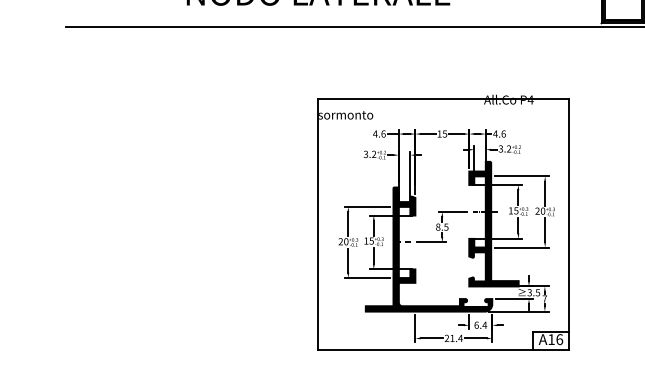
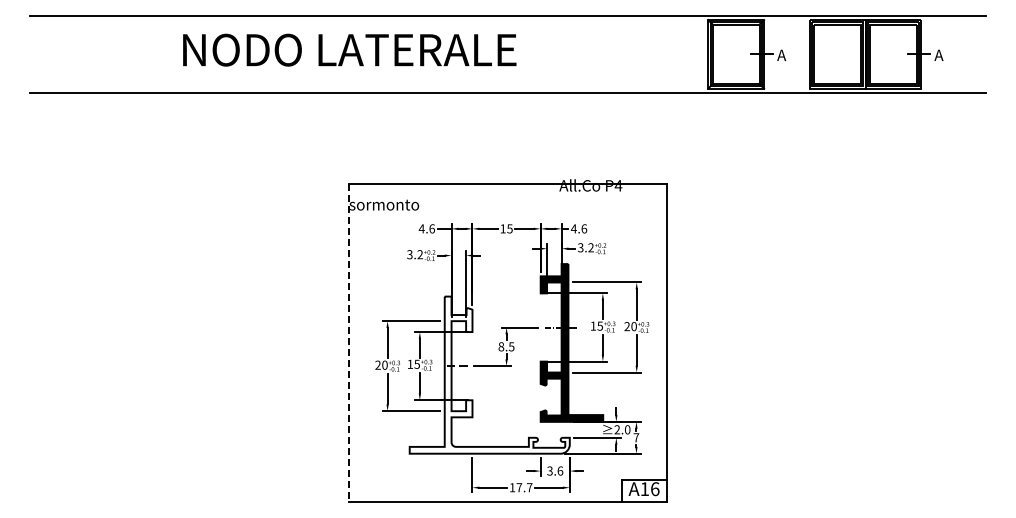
line: (317, 224) -> (348, 343), solid -> dashed
fill: (428, 249) -> (489, 374), removed
text: (533, 292) -> (622, 429), 3.5 -> 2.0
text: (480, 324) -> (555, 470), 6.4 -> 3.6
text: (453, 338) -> (520, 487), 21.4 -> 17.7

